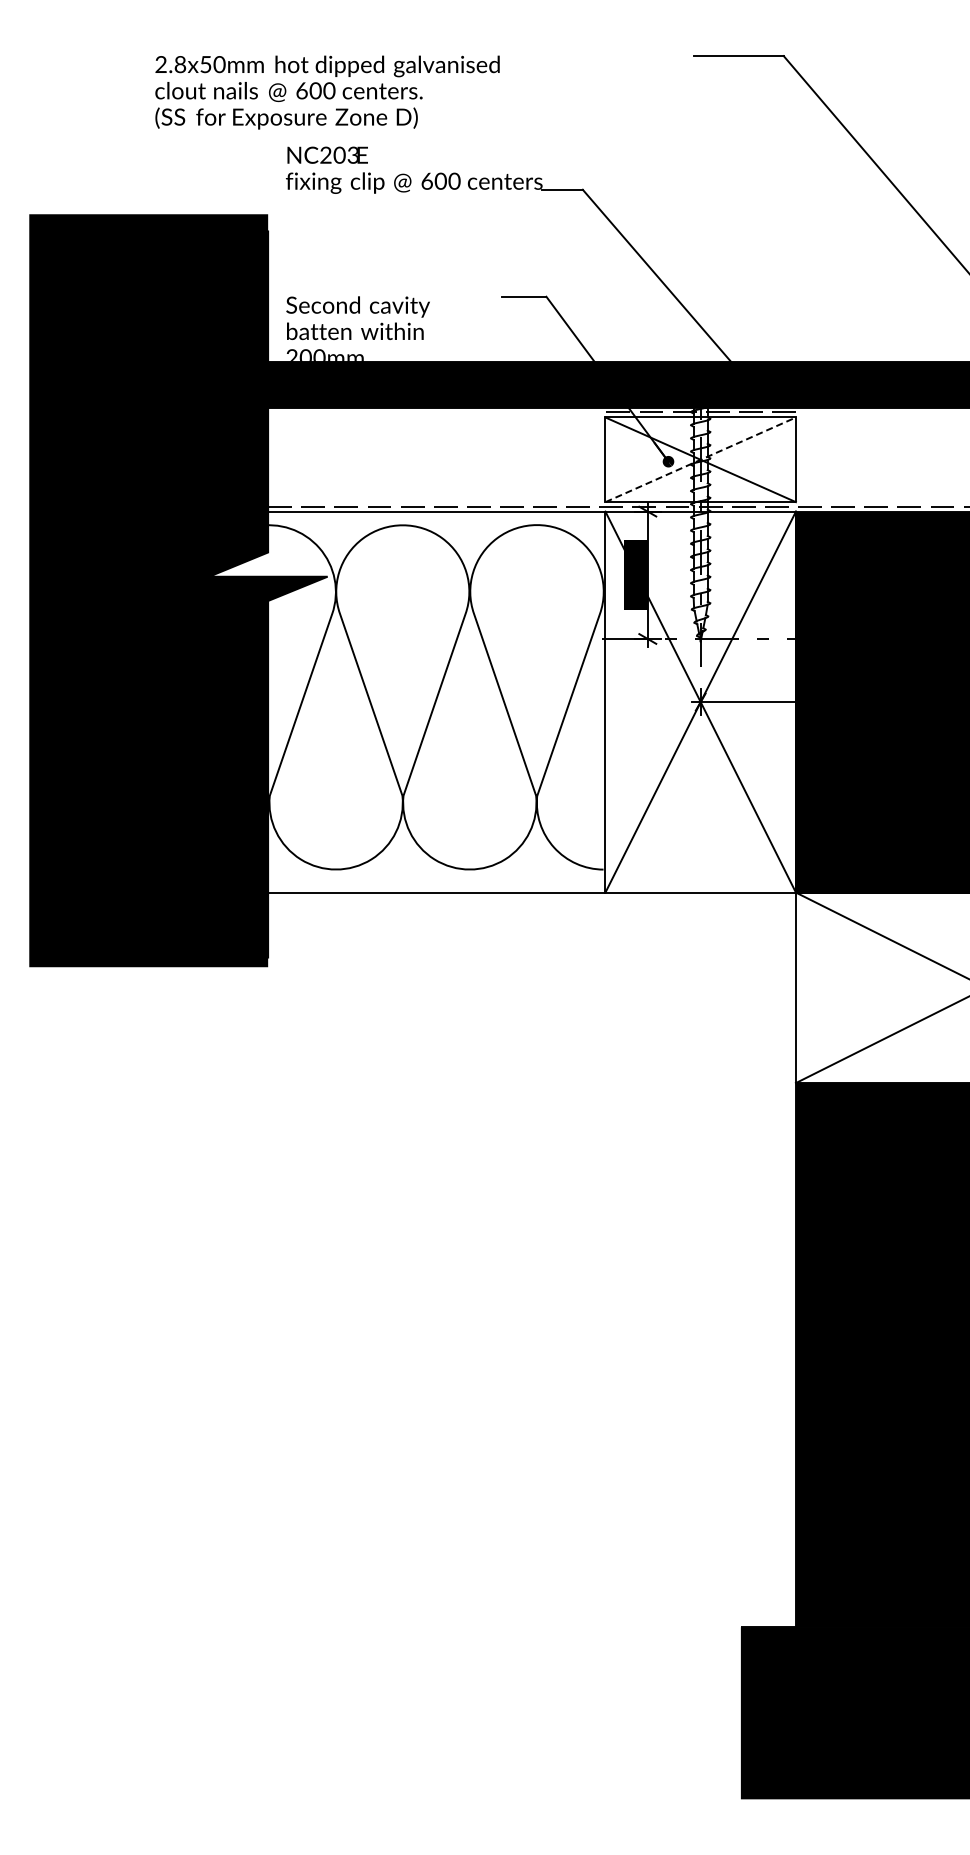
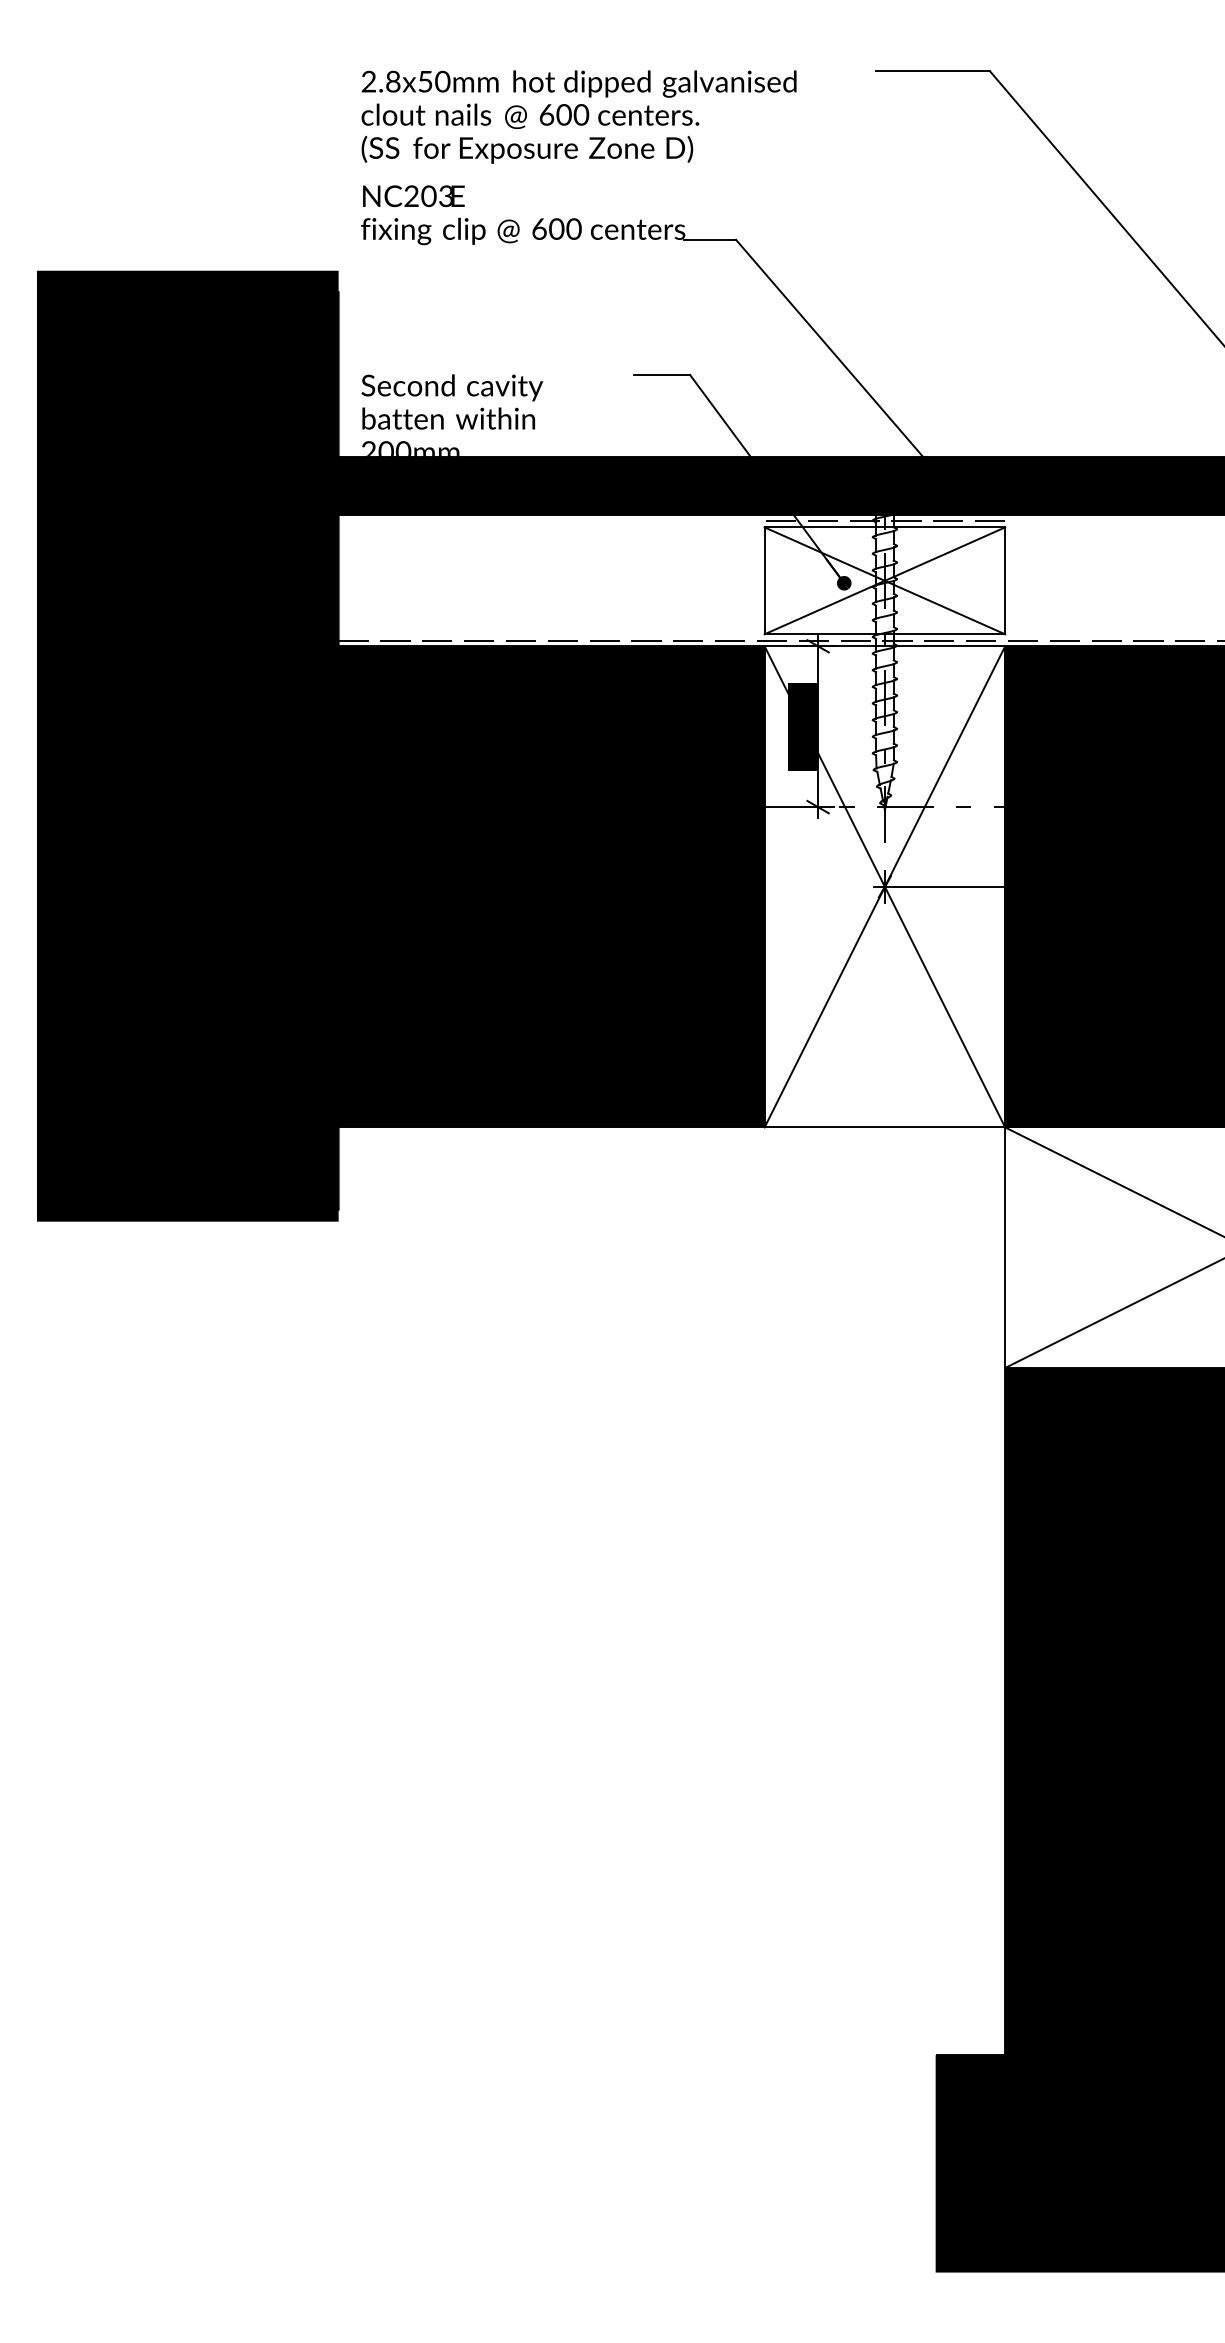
text: (327, 92) -> (579, 116), moved
line: (701, 459) -> (885, 580), dashed -> solid
fill: (407, 701) -> (514, 886), added

